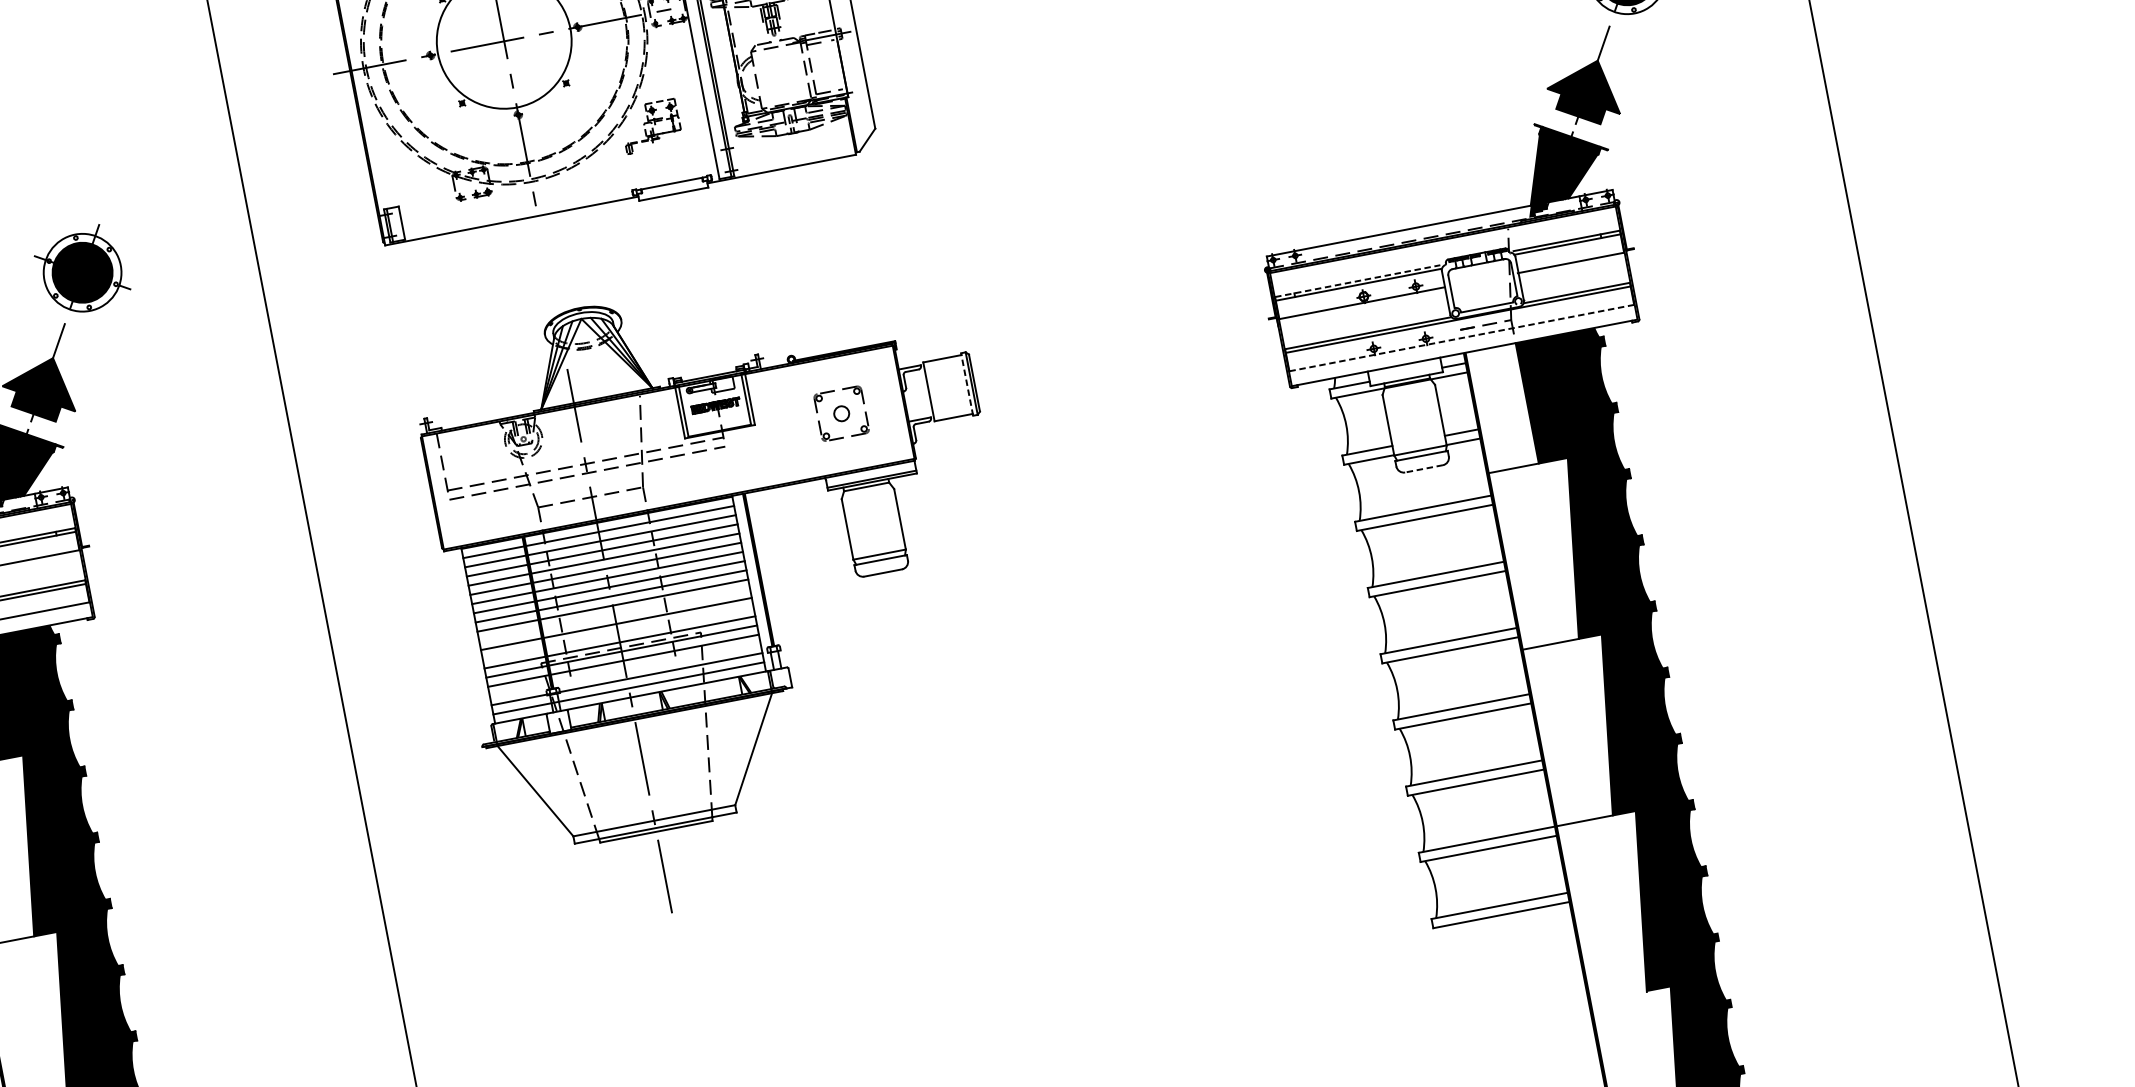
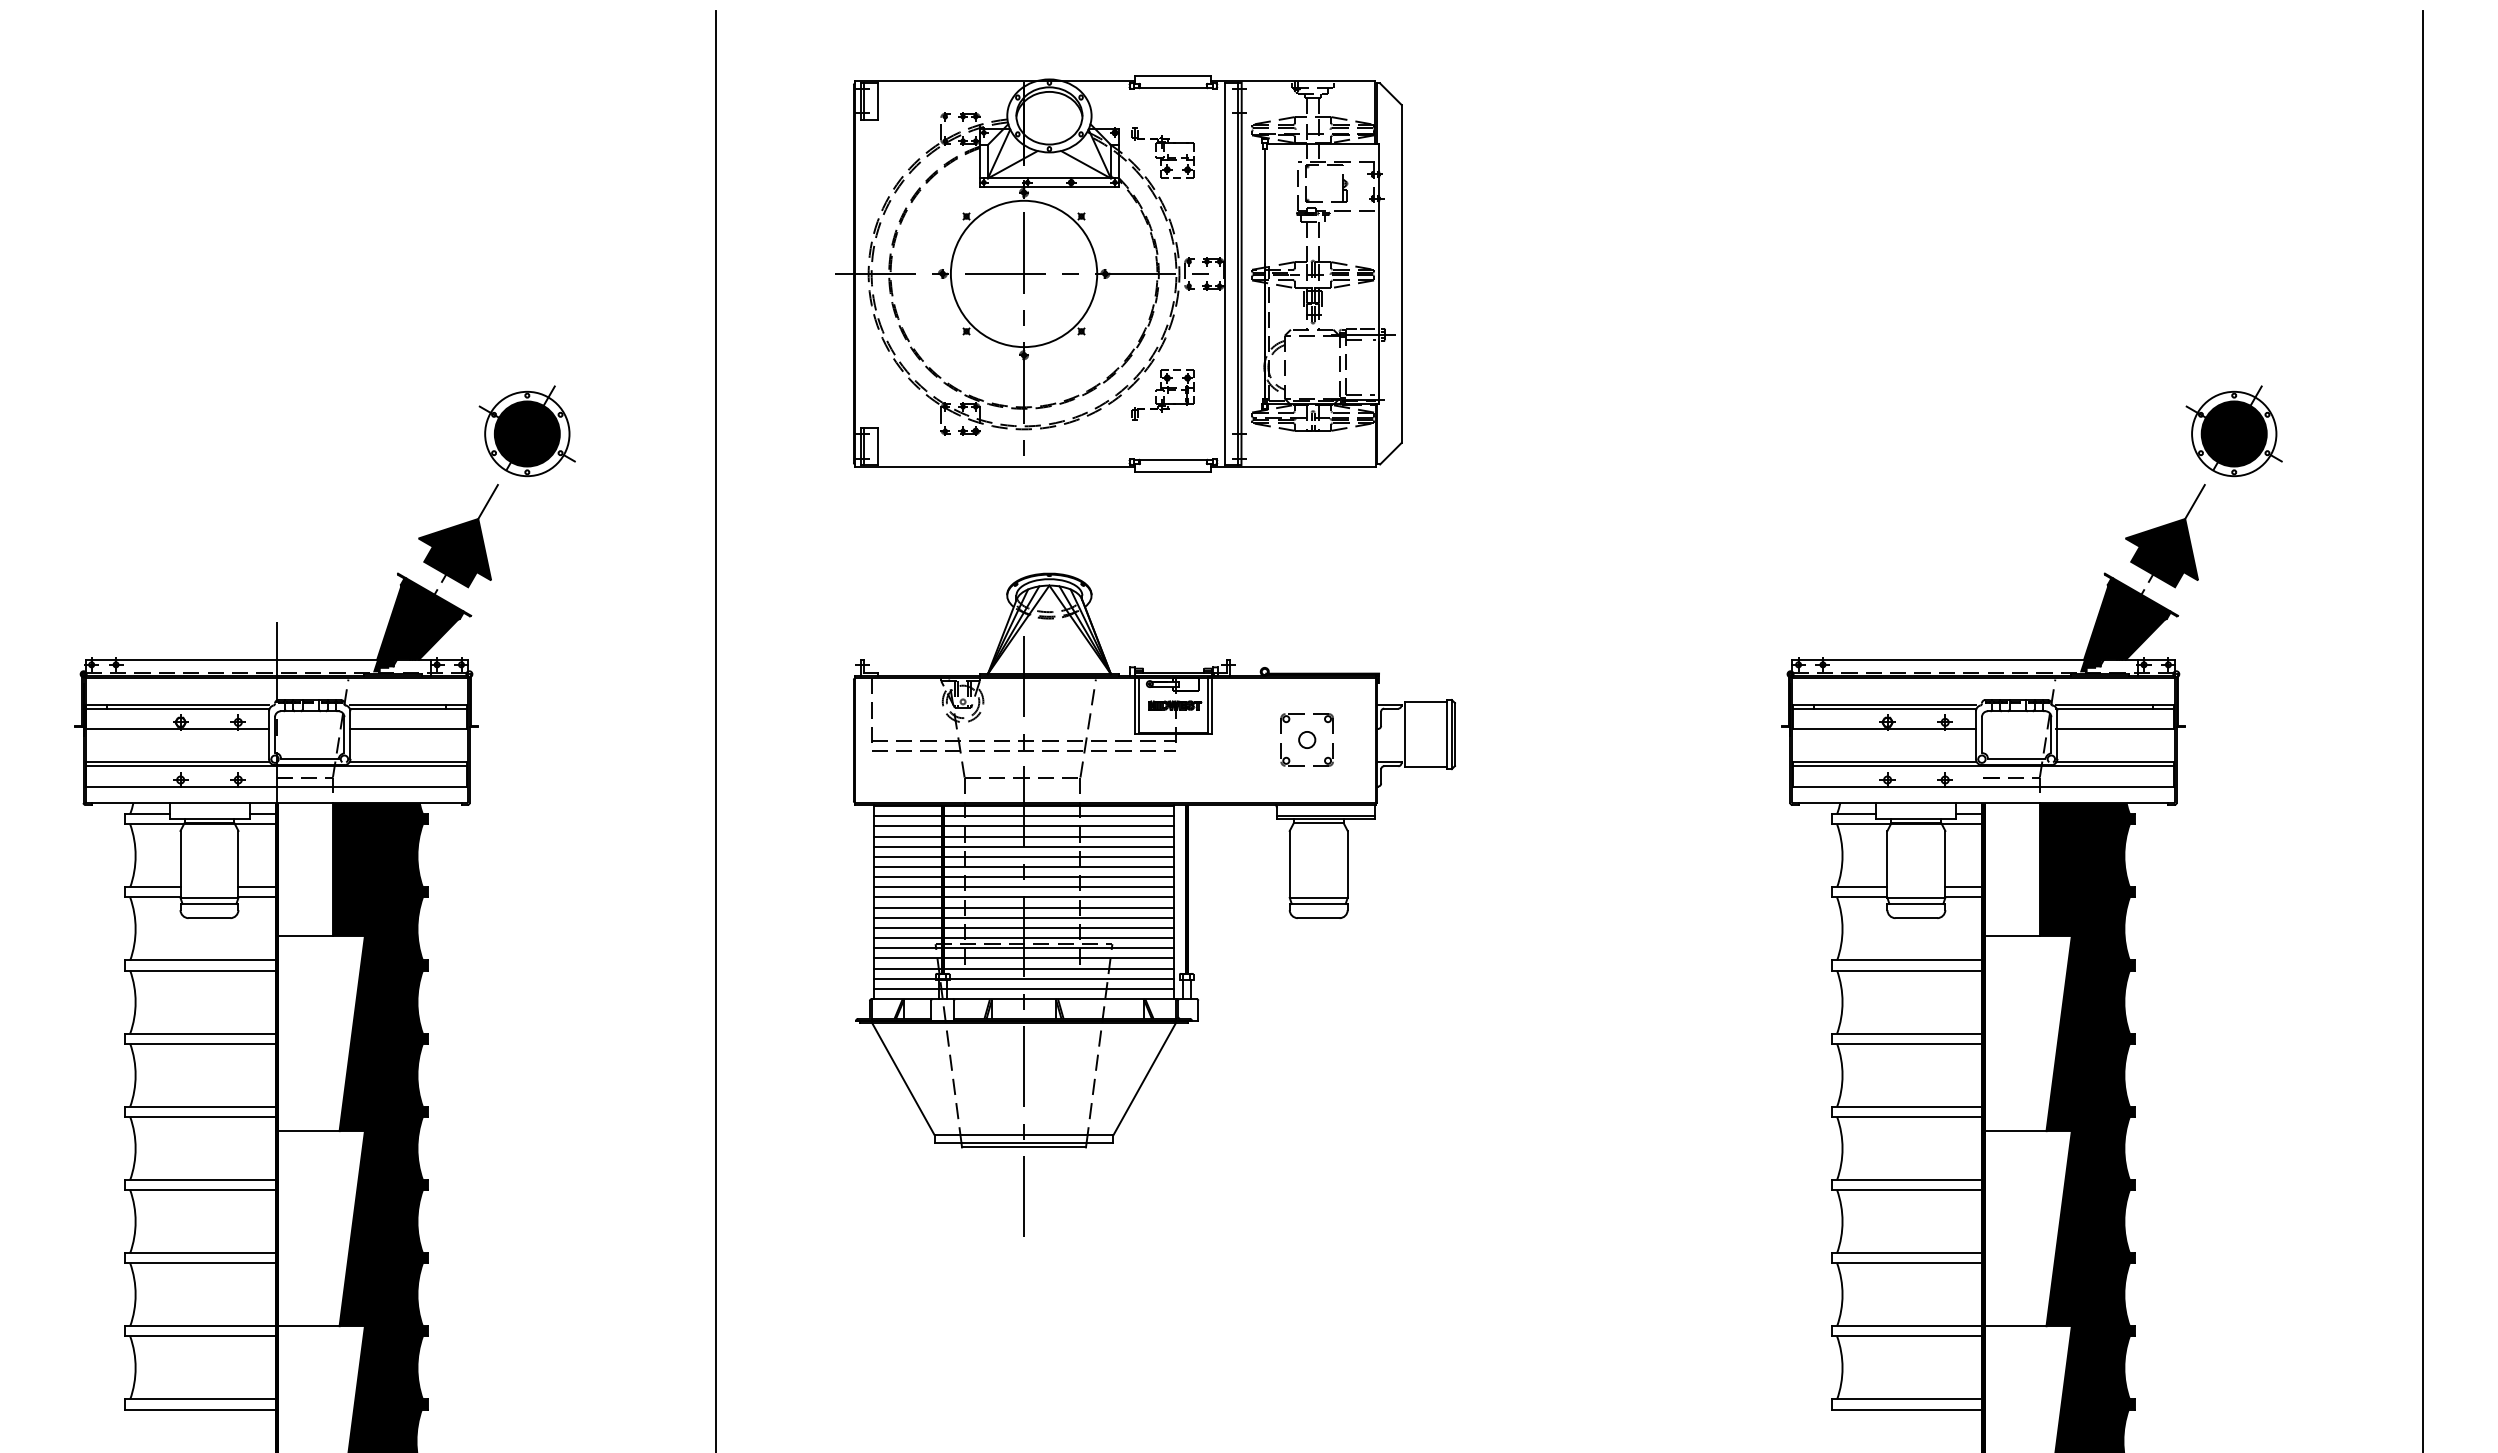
line: (1357, 281) -> (1884, 704), dashed -> solid
line: (1461, 337) -> (1983, 786), dashed -> solid
line: (966, 384) -> (1446, 734), dashed -> solid
line: (1424, 469) -> (1916, 918), dashed -> solid
line: (614, 614) -> (1023, 907), added
line: (617, 632) -> (1023, 927), added
line: (624, 669) -> (1023, 968), added

